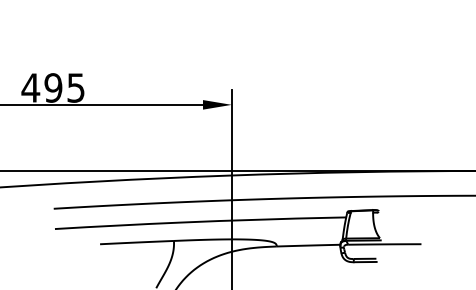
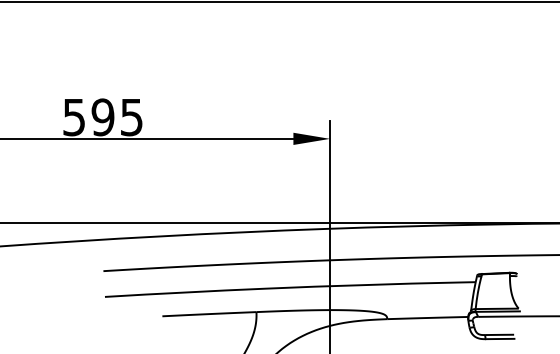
text: (30, 87) -> (73, 116), 495 -> 595

